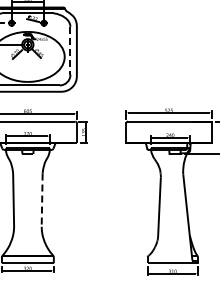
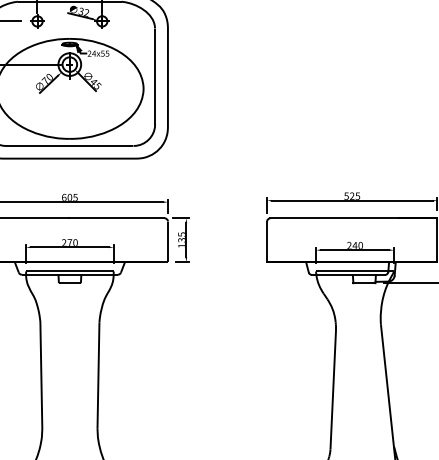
line: (70, 50) -> (155, 76), dashed -> solid
line: (42, 200) -> (99, 376), dashed -> solid

